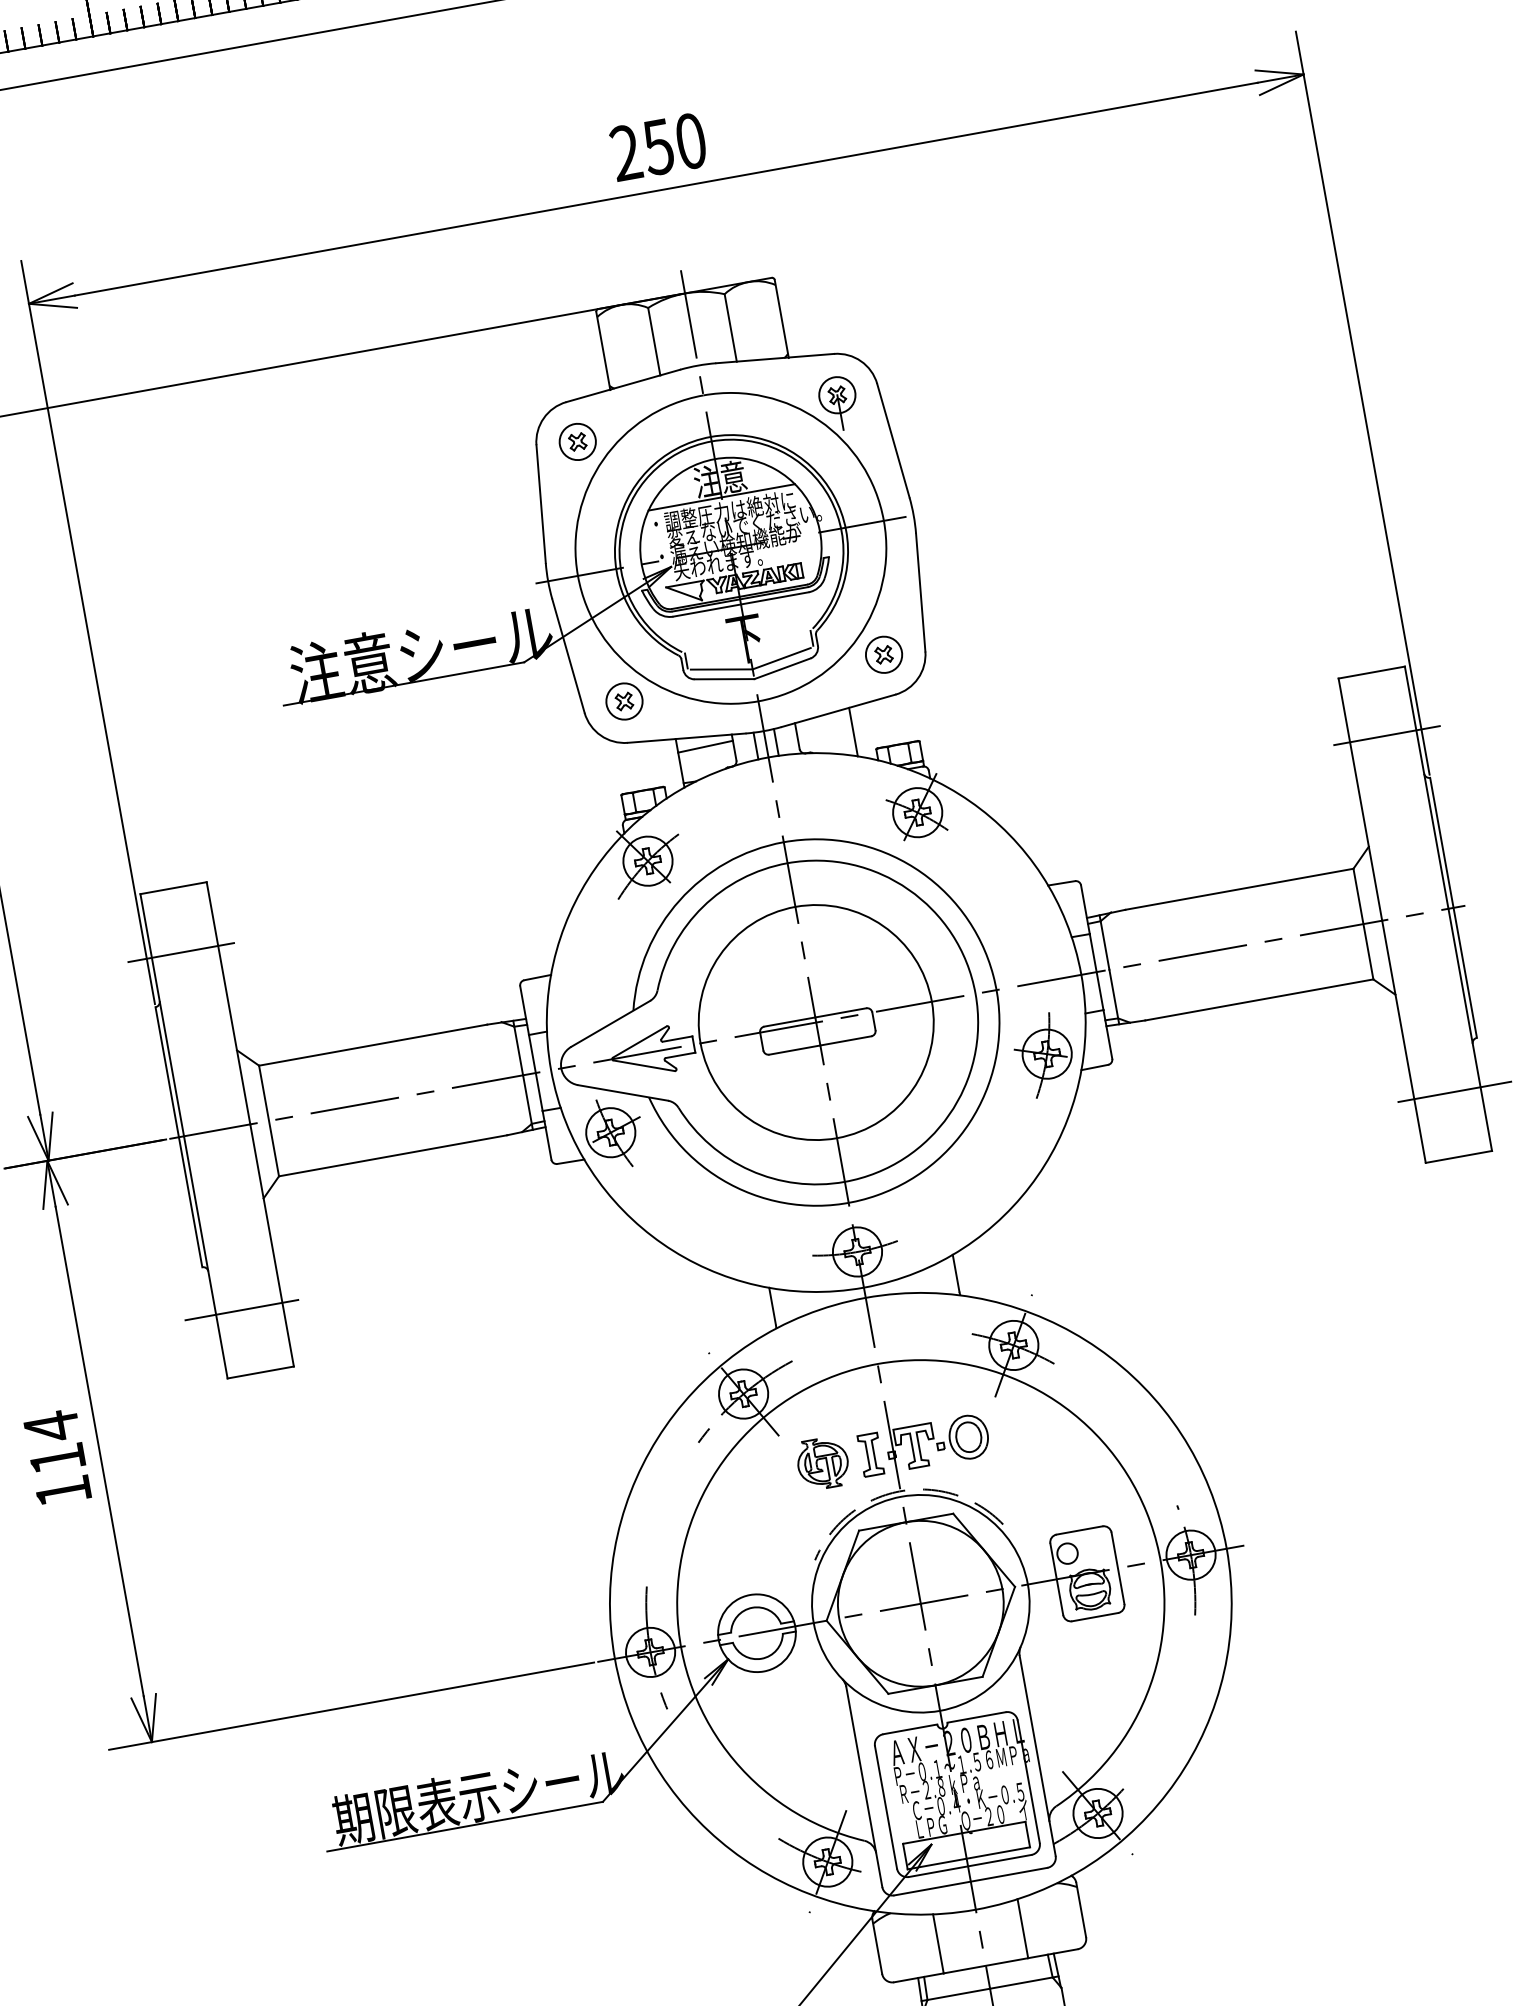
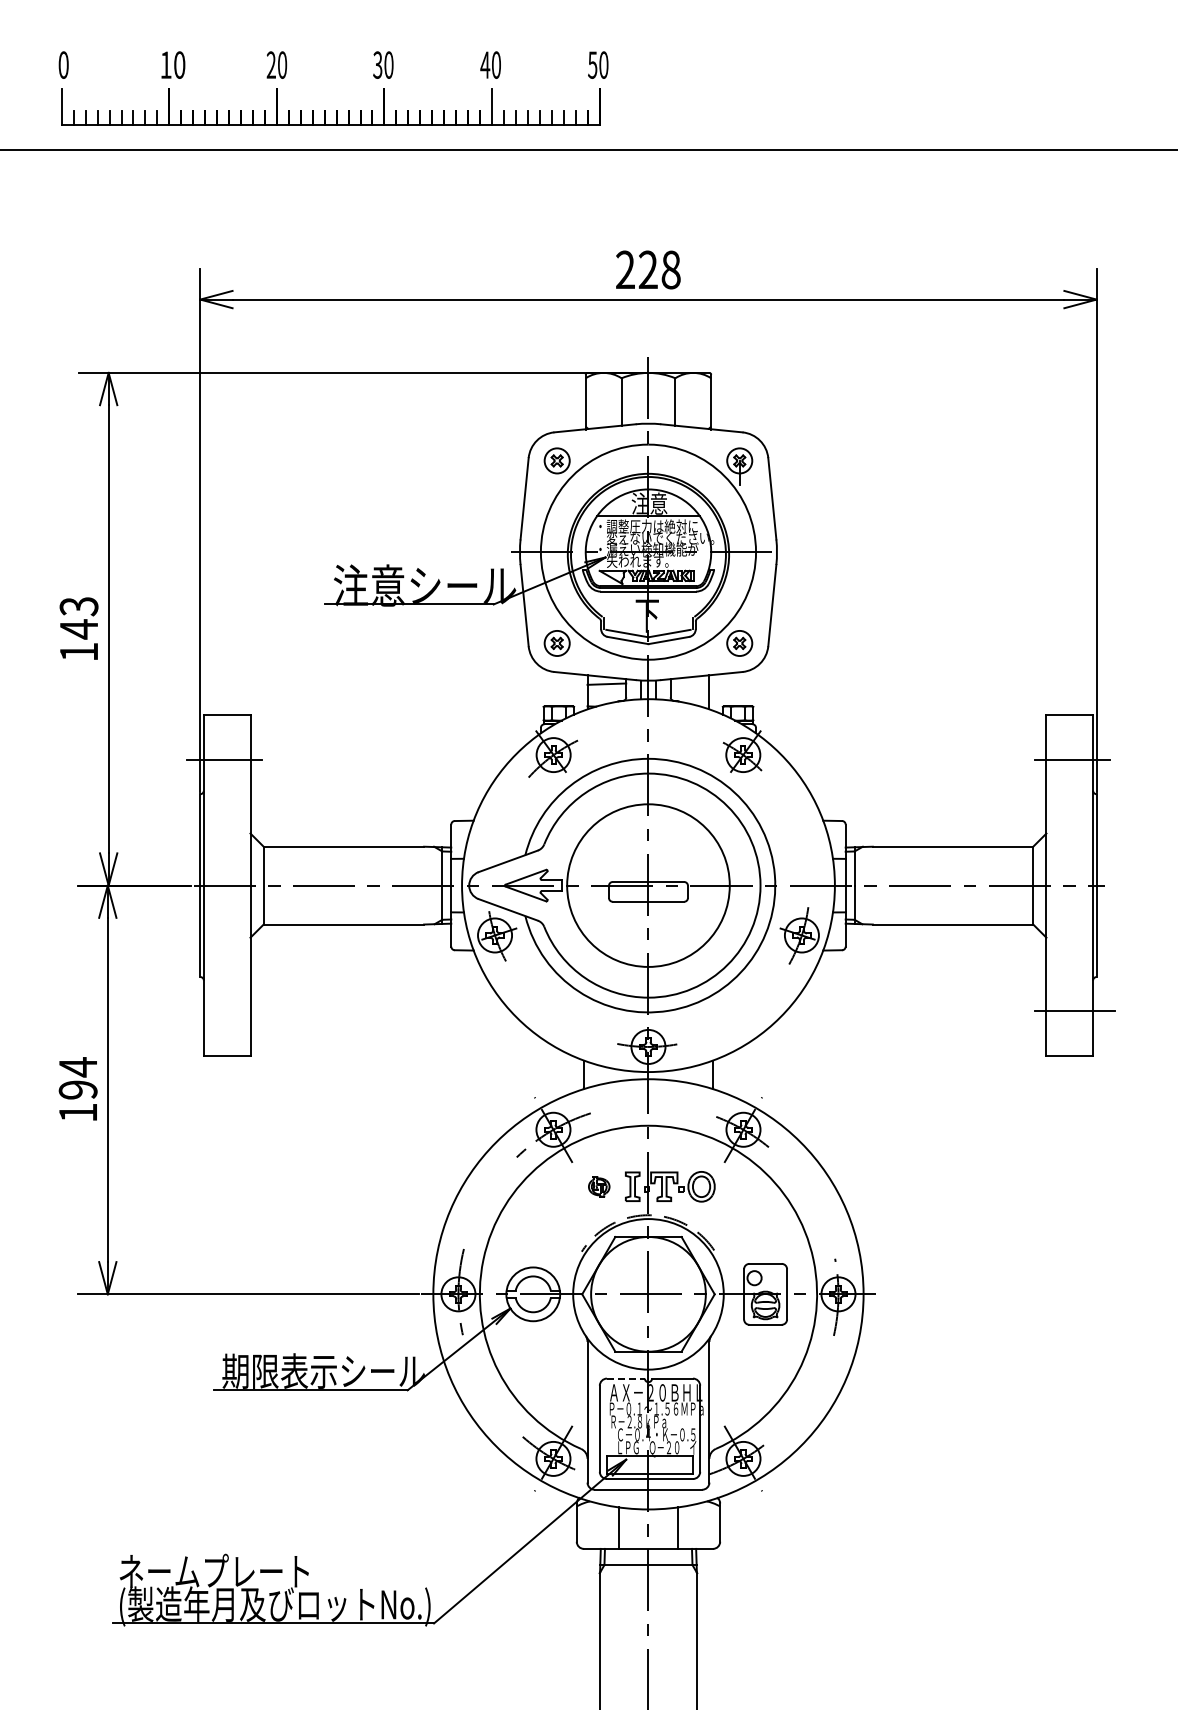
text: (674, 143) -> (659, 269), 250 -> 228
line: (241, 1310) -> (221, 1011), removed
text: (56, 1458) -> (77, 1089), 114 -> 194
part: (823, 1462) -> (599, 1186), size x0.6
line: (909, 1729) -> (625, 1378), solid -> dashed

